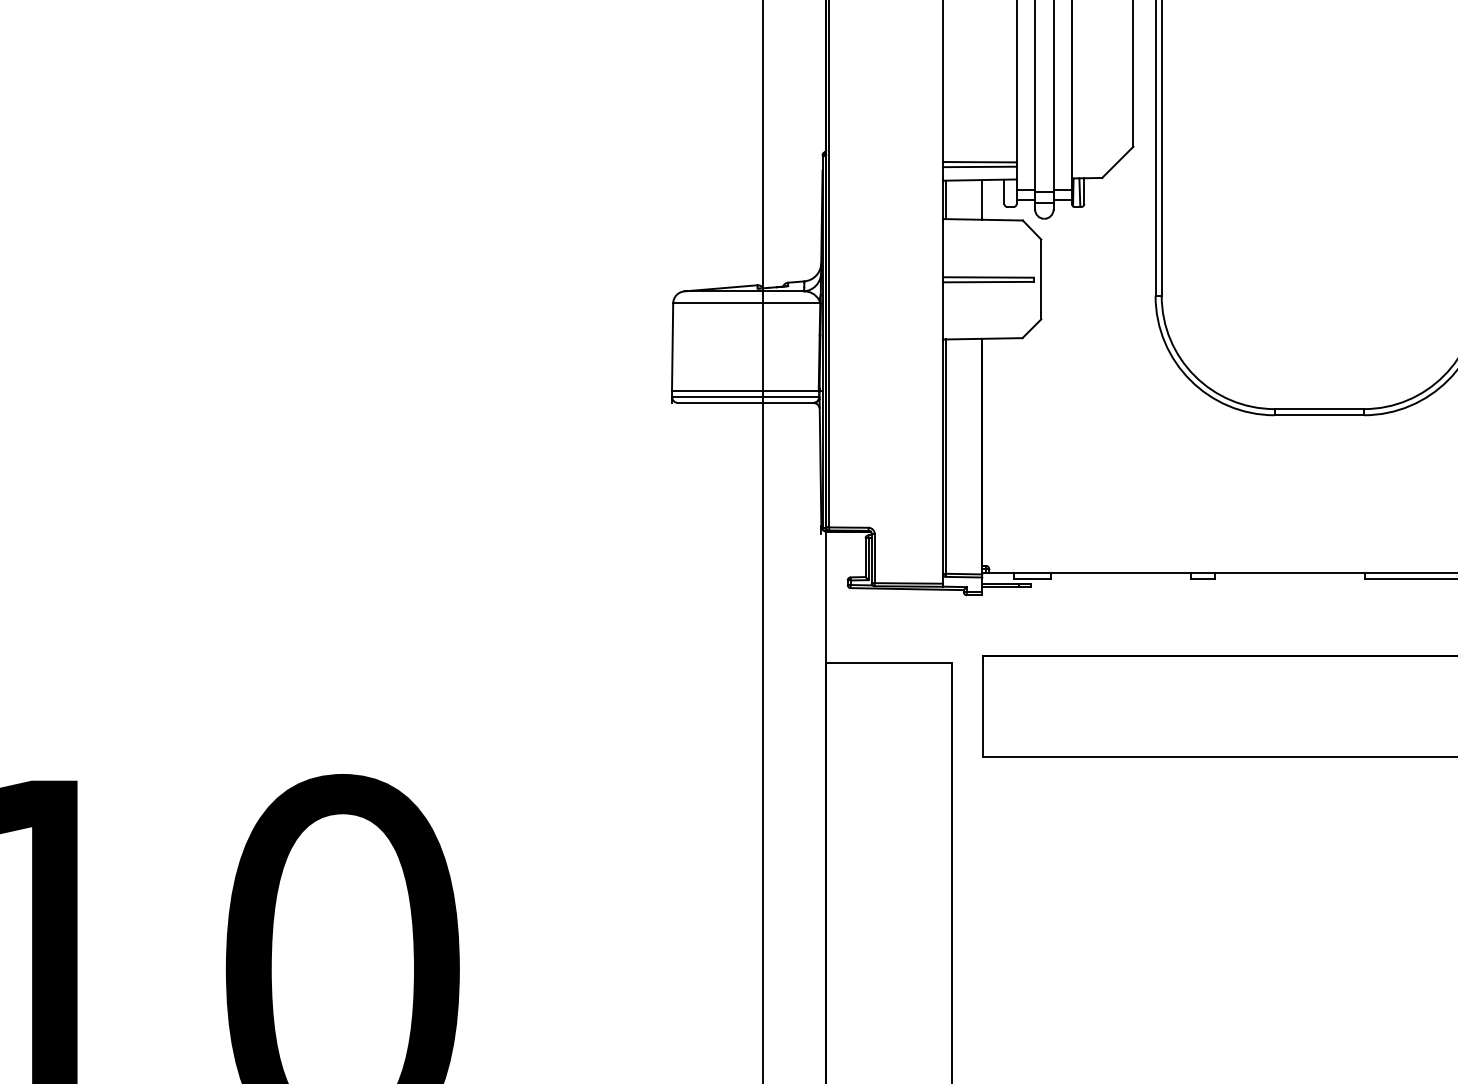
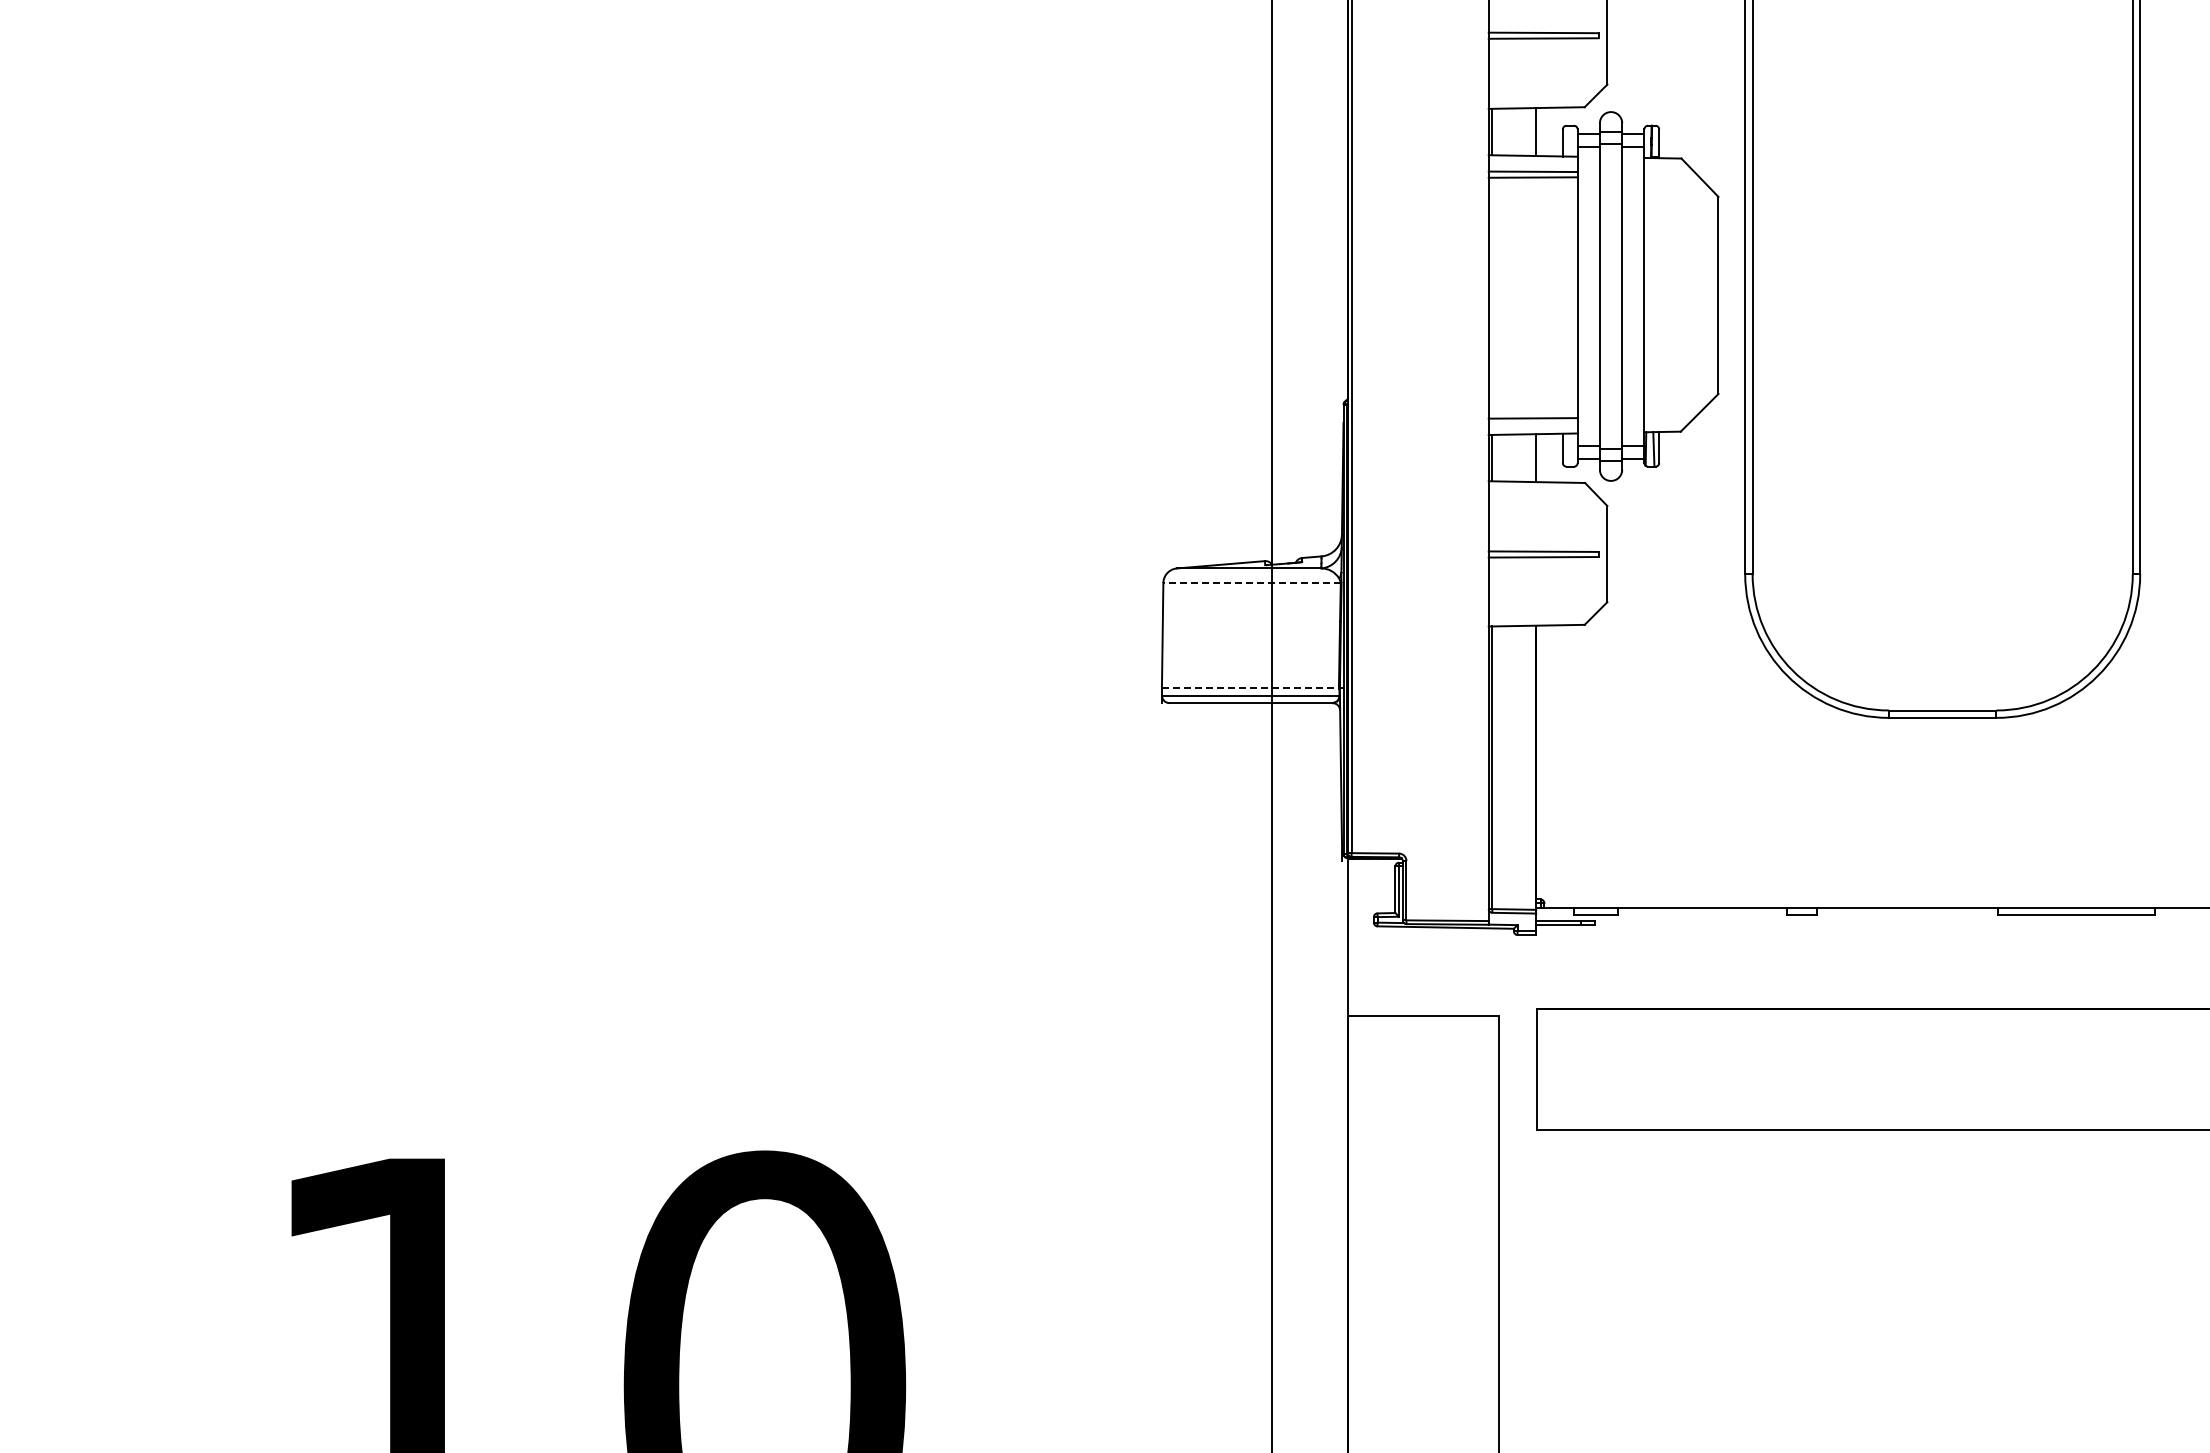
line: (979, 162) -> (1532, 412), removed
line: (747, 303) -> (1252, 582), solid -> dashed
line: (745, 390) -> (1250, 688), solid -> dashed

